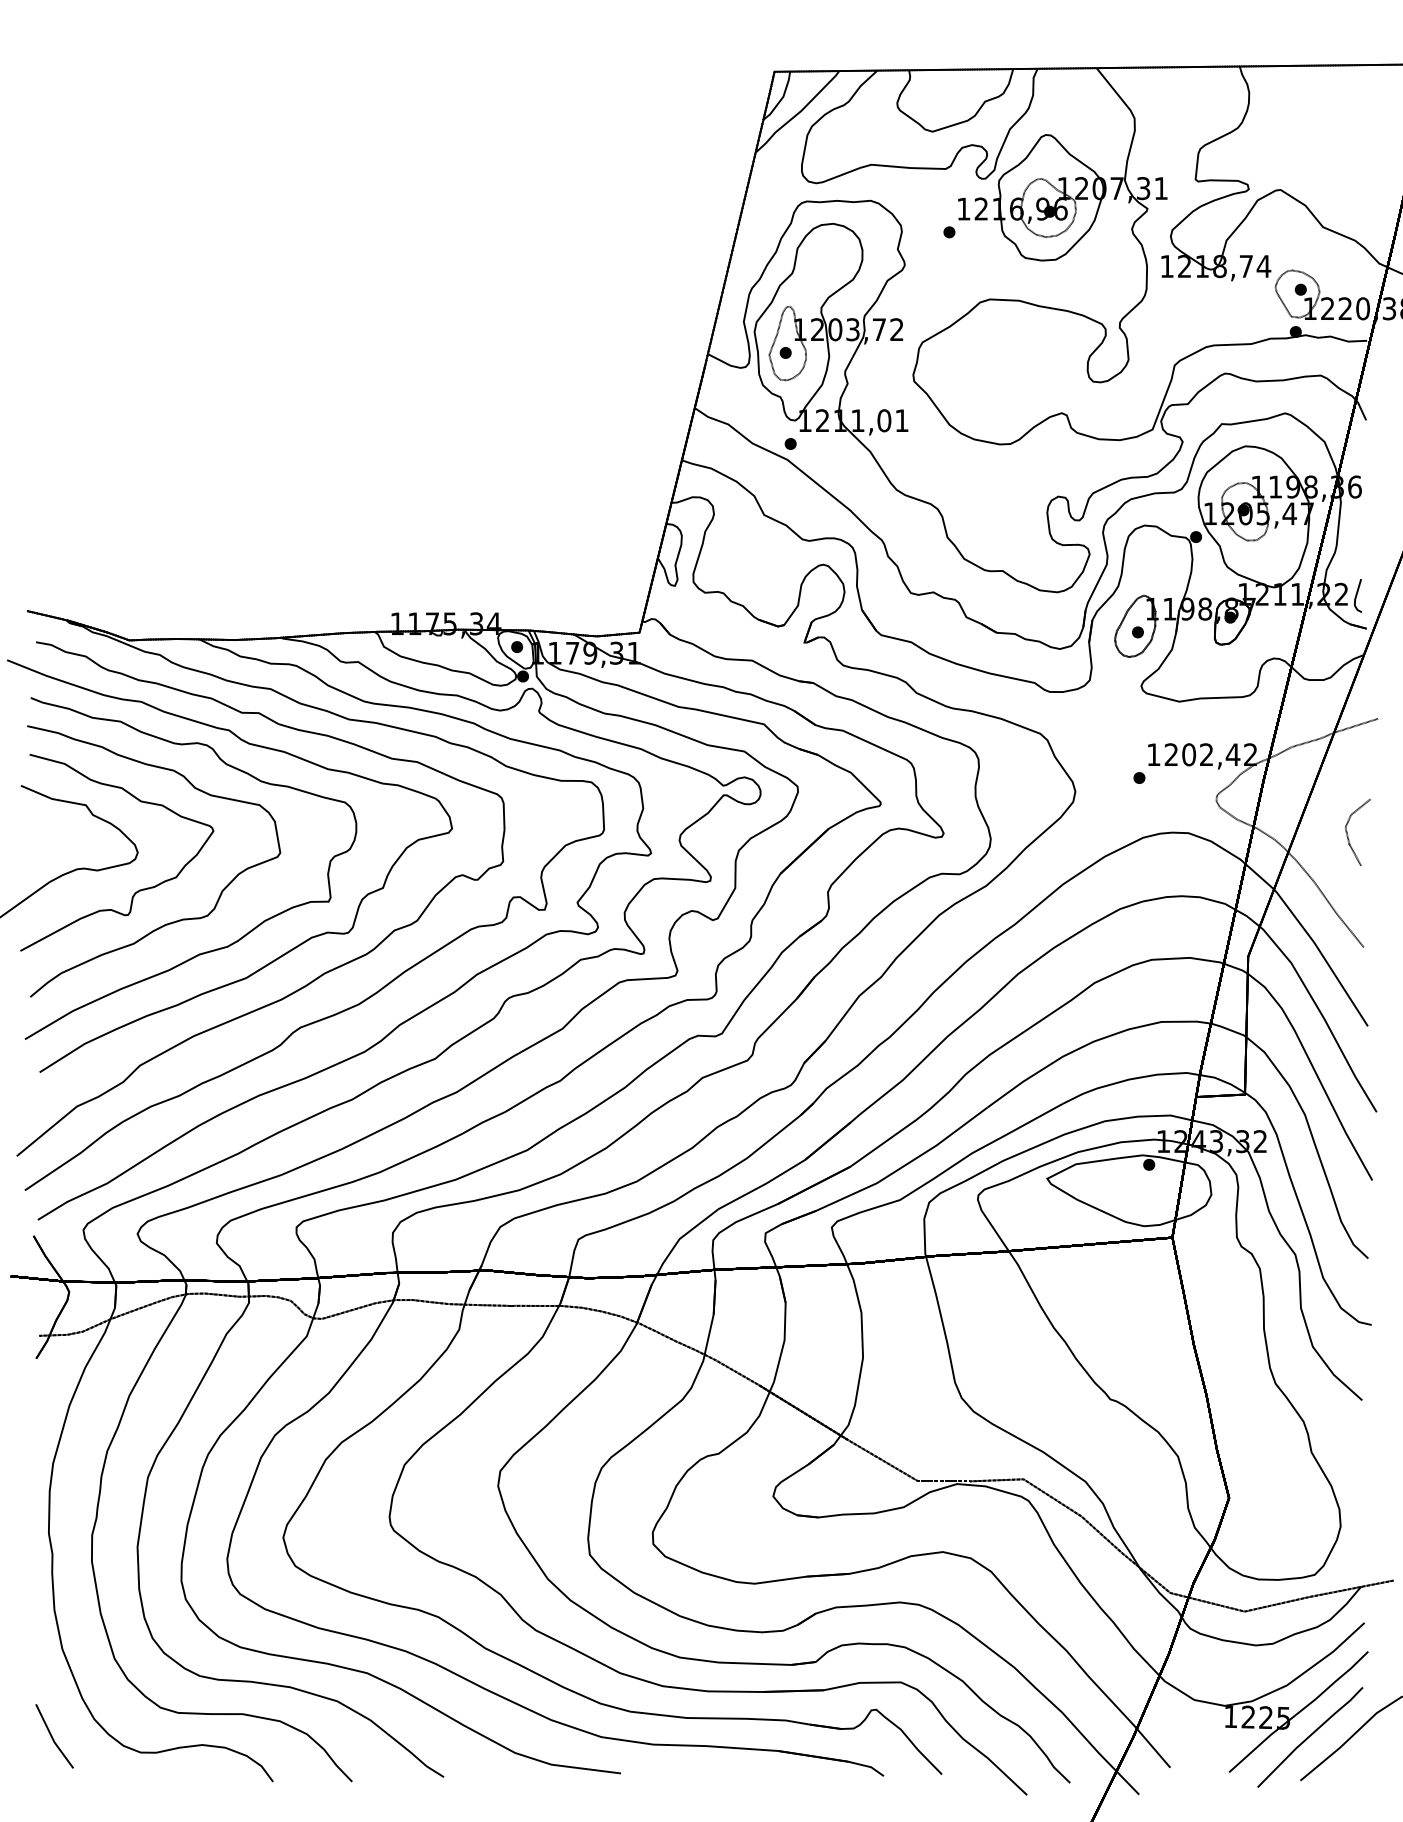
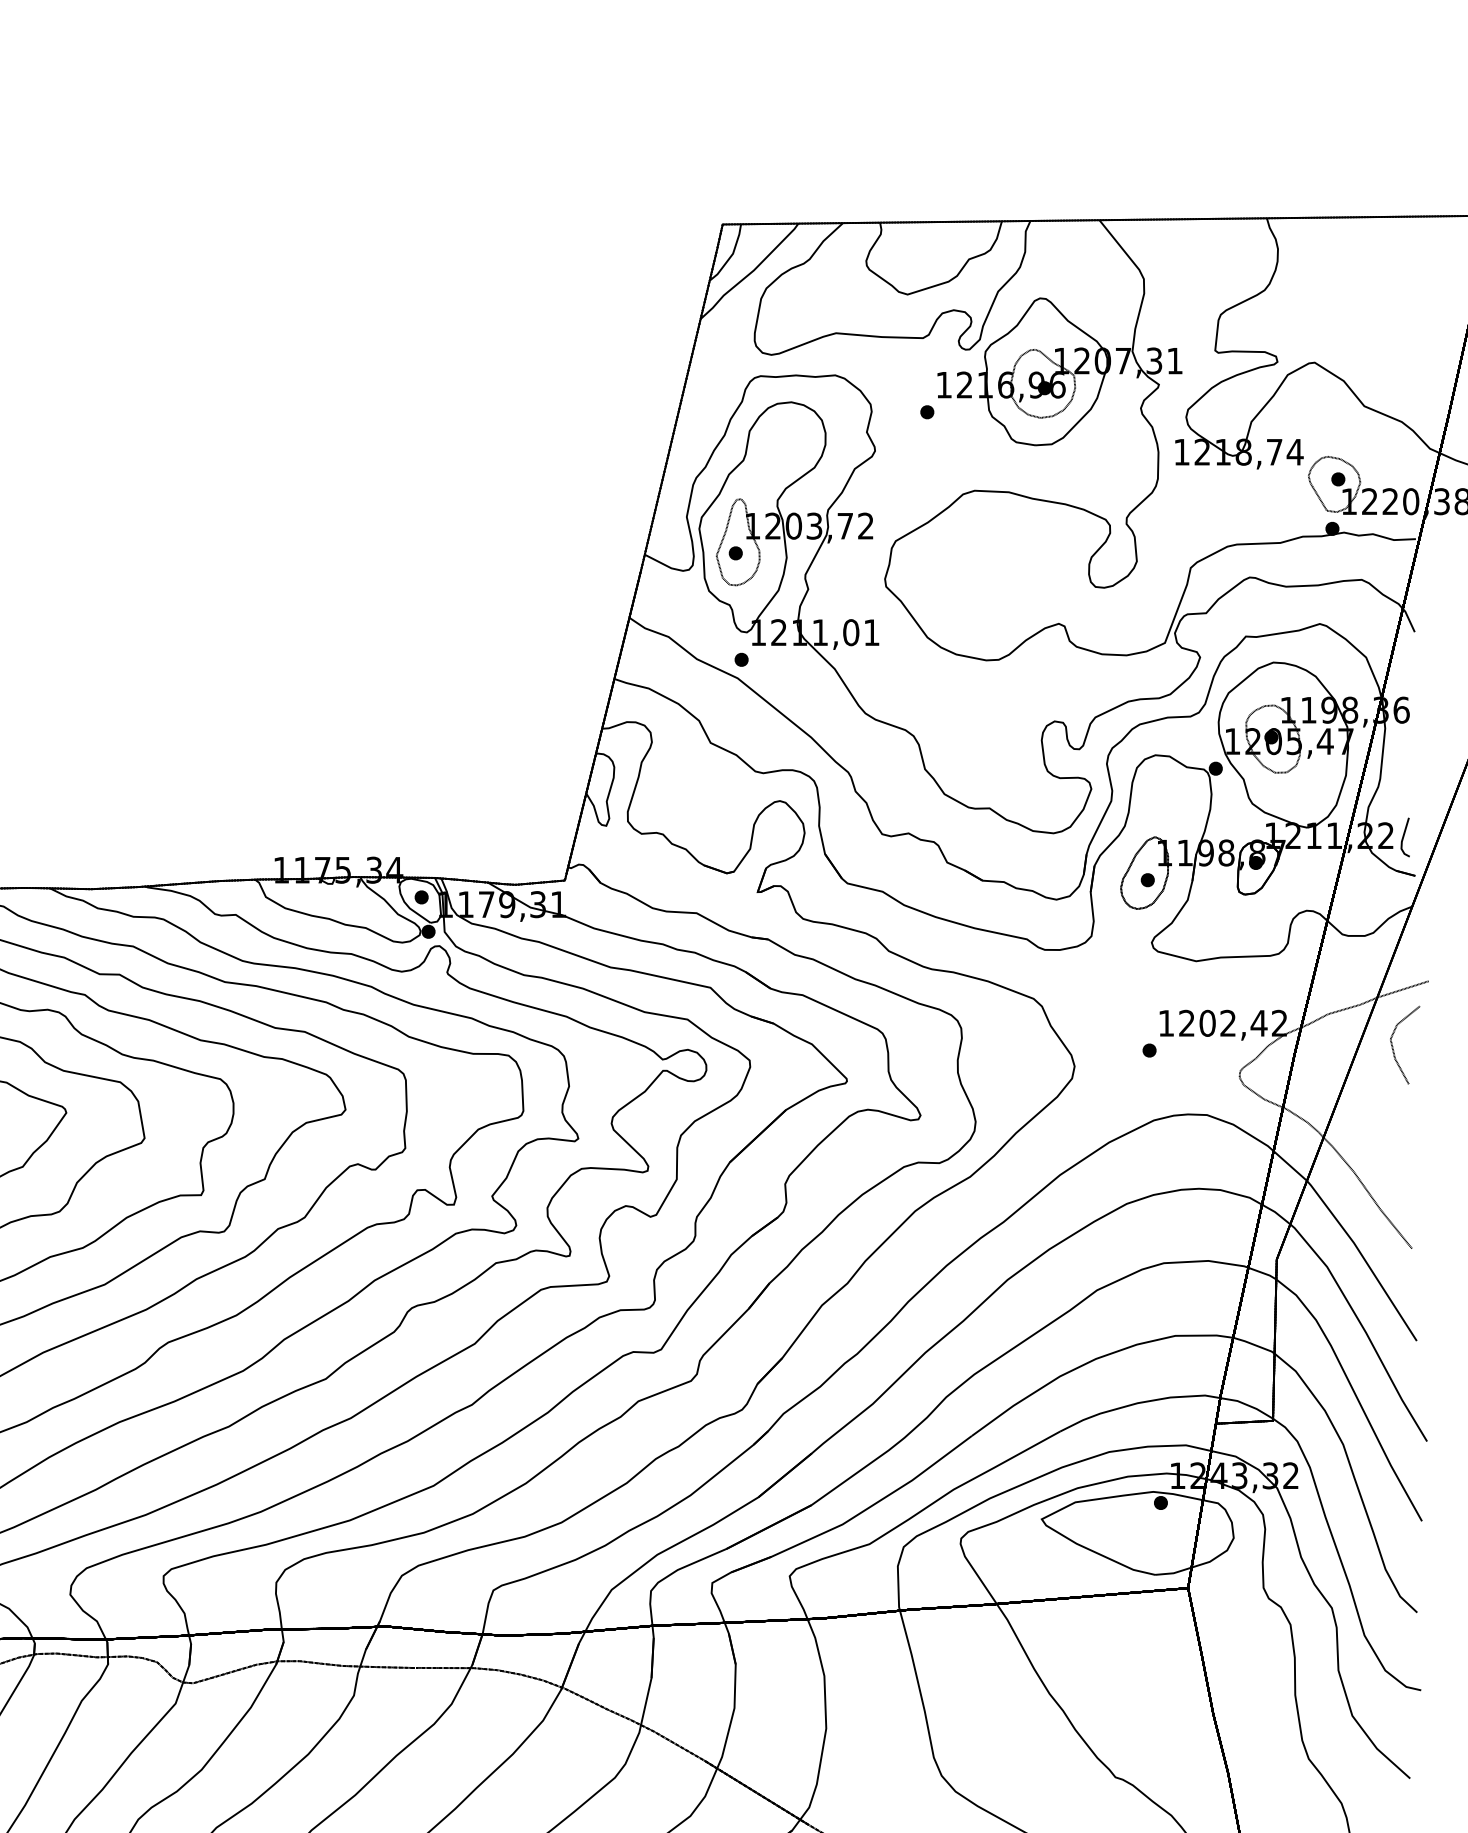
line: (1348, 834) -> (1394, 1047), moved

